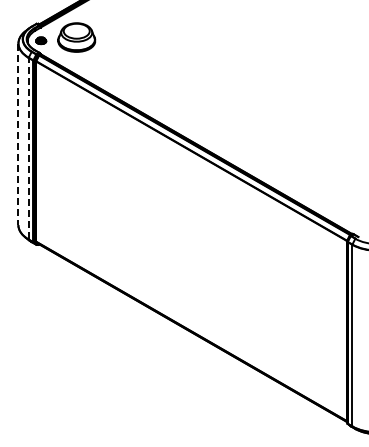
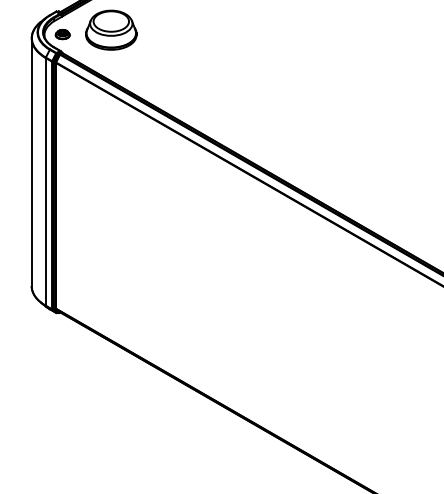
line: (18, 134) -> (31, 162), dashed -> solid
line: (28, 148) -> (45, 181), dashed -> solid

